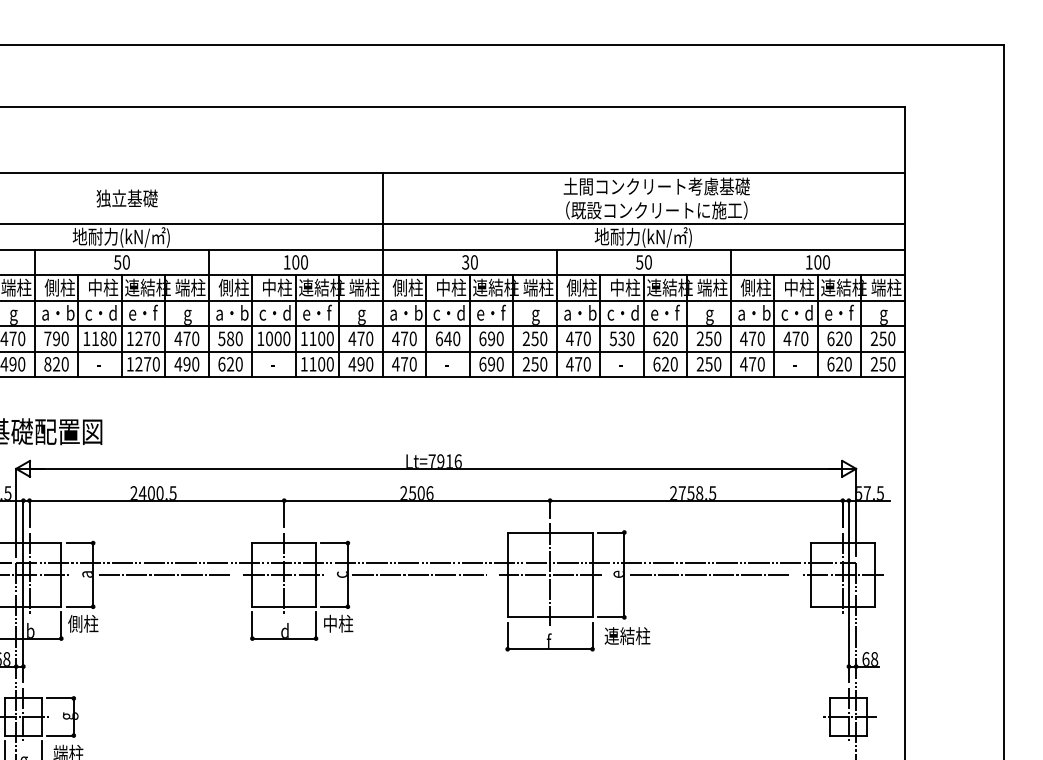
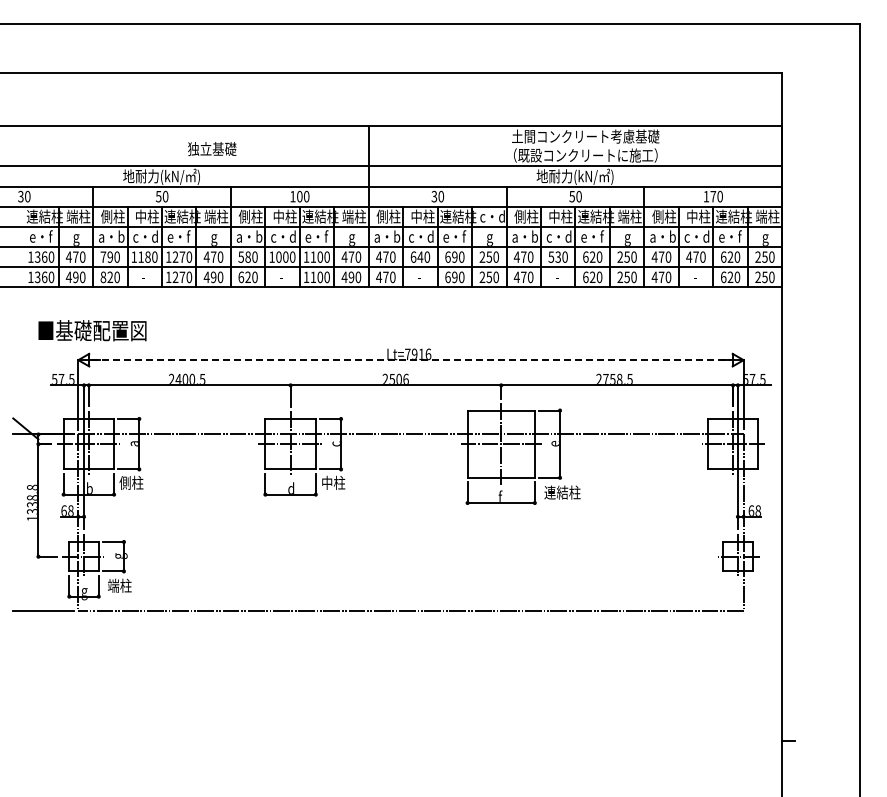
text: (127, 197) -> (212, 148), moved
text: (818, 262) -> (713, 196), 100 -> 170
text: (539, 287) -> (492, 216), 端柱 -> c・d
line: (436, 469) -> (411, 360), solid -> dashed
line: (165, 575) -> (196, 444), removed
line: (419, 575) -> (397, 444), removed
line: (709, 575) -> (627, 444), removed

